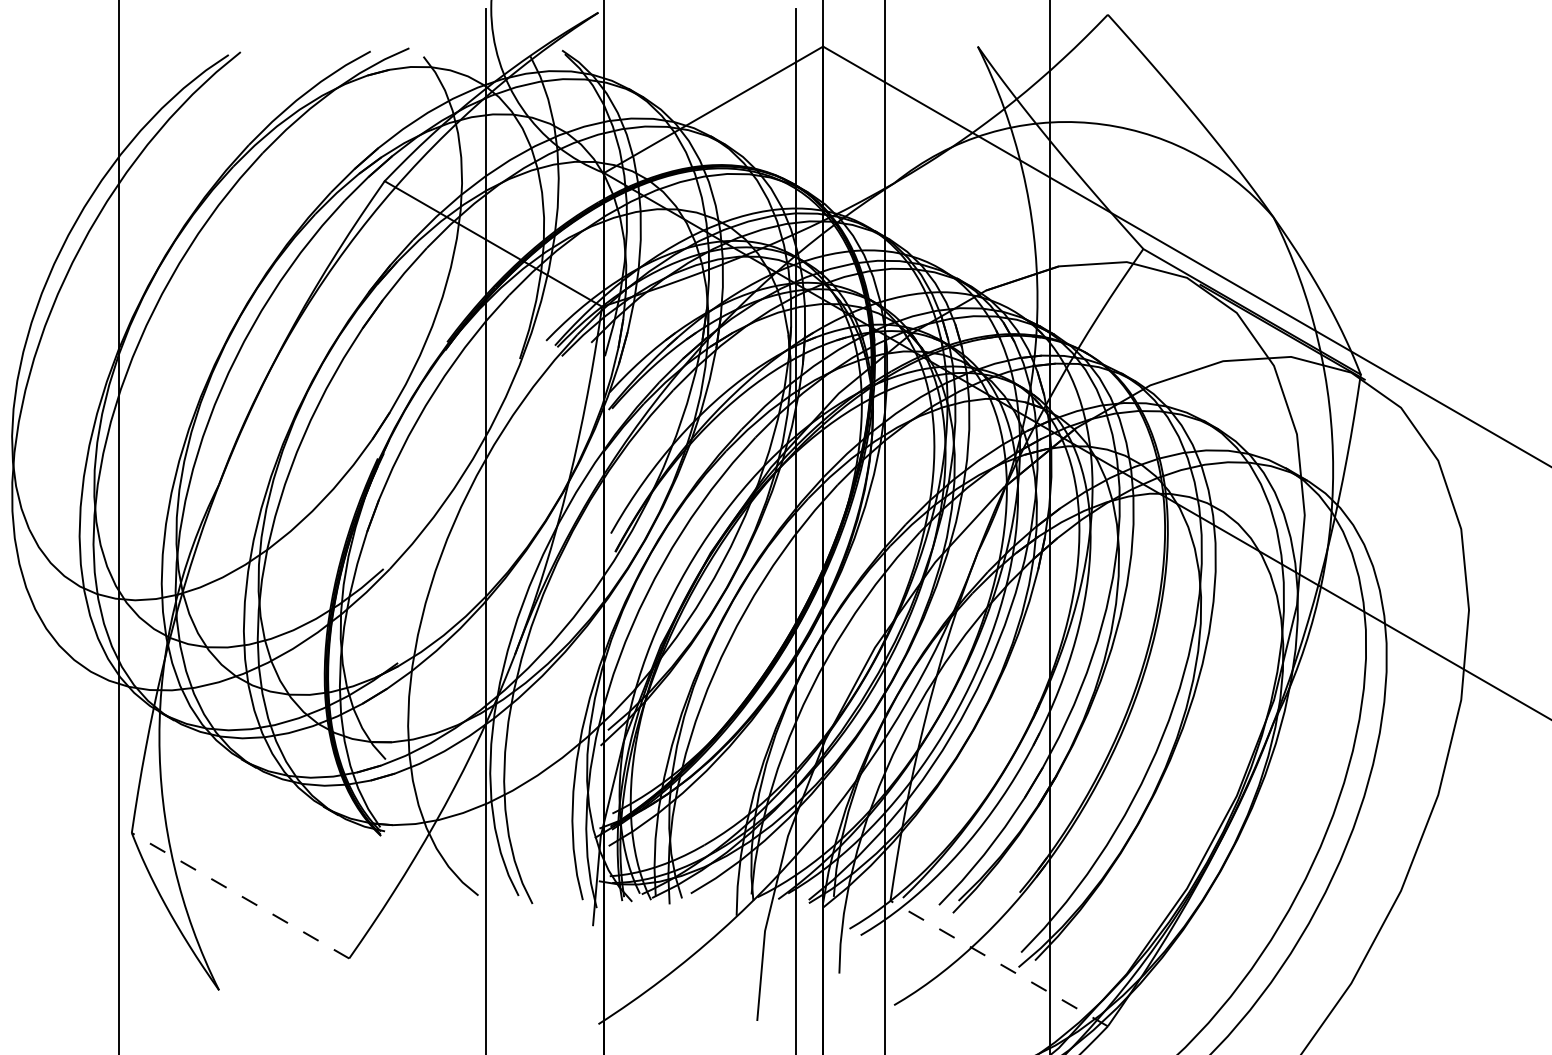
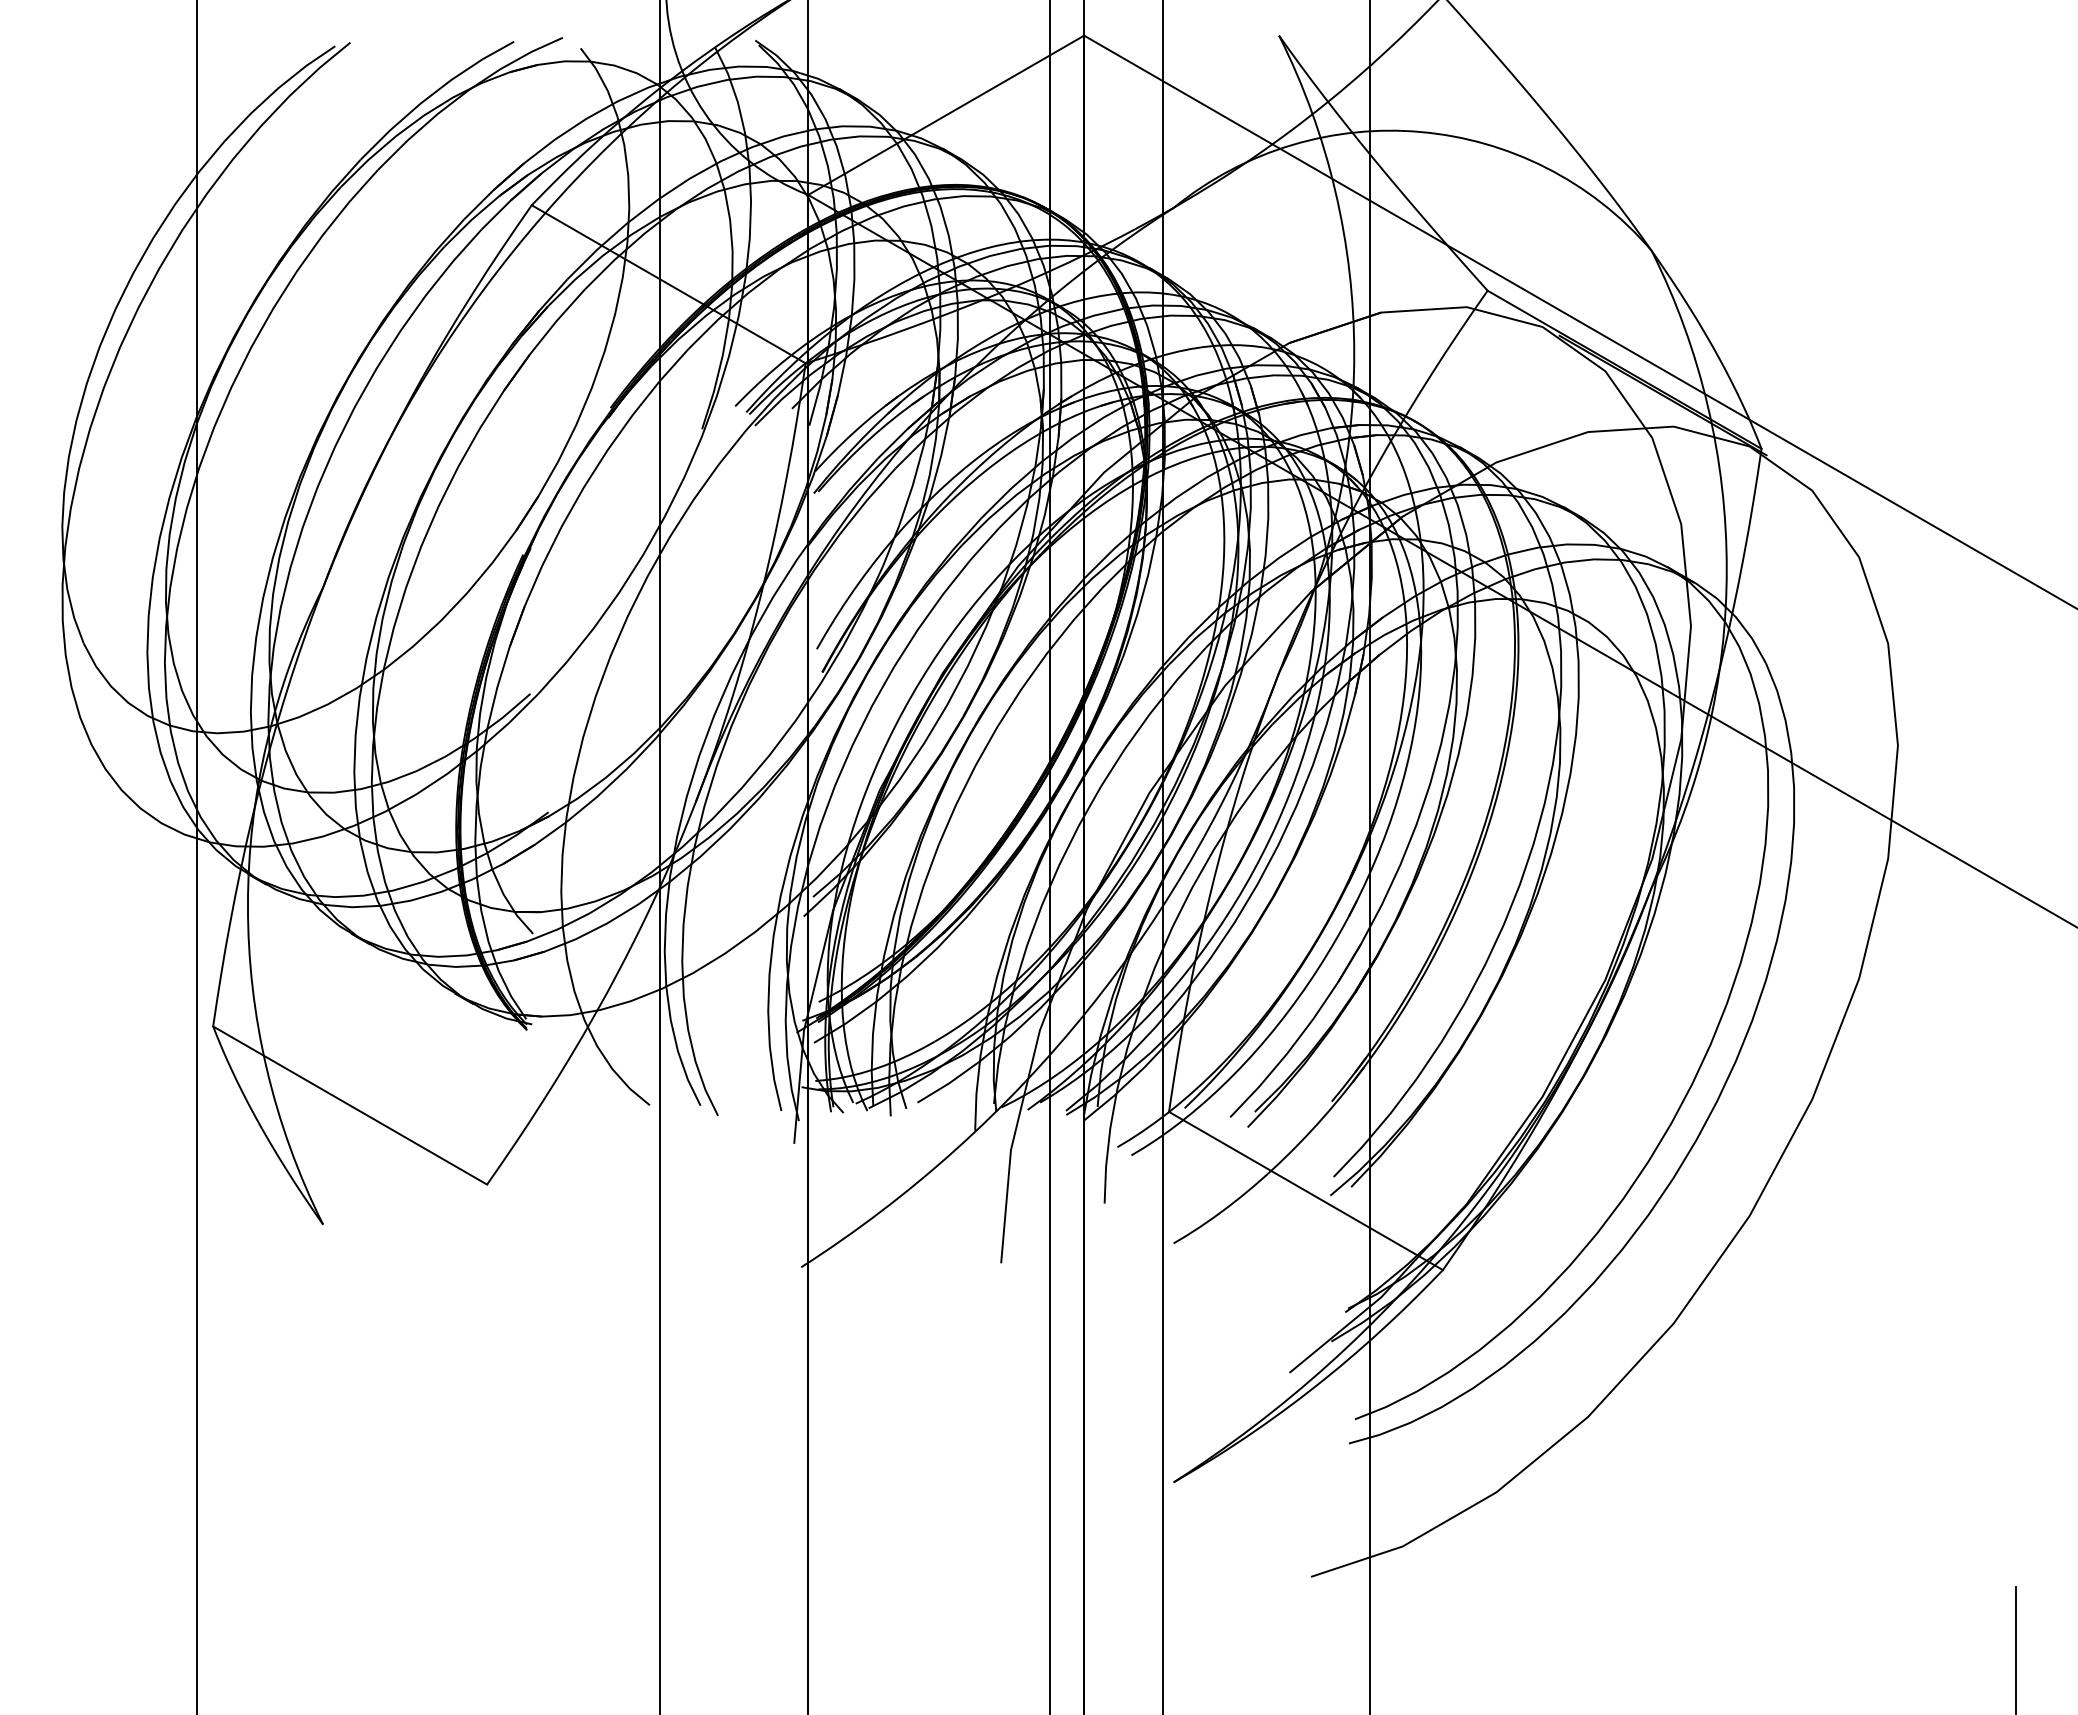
line: (240, 895) -> (349, 1105), dashed -> solid
line: (998, 963) -> (1305, 1190), dashed -> solid

